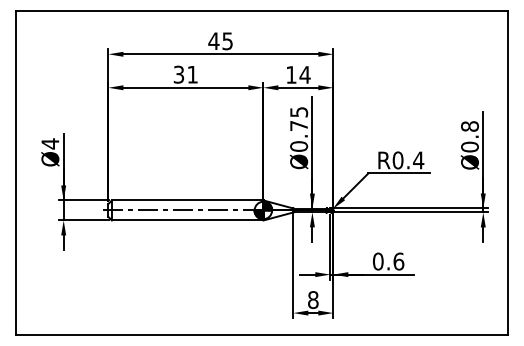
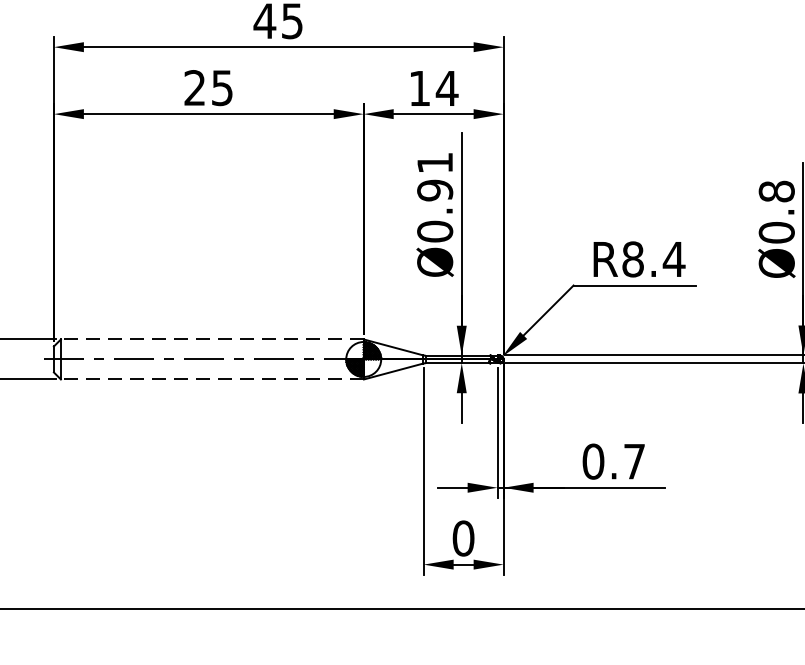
text: (185, 74) -> (208, 87), 31 -> 25
text: (299, 119) -> (435, 177), Ø0.75 -> Ø0.91
text: (397, 160) -> (631, 259), R0.4 -> R8.4
line: (187, 200) -> (212, 339), solid -> dashed
line: (187, 220) -> (212, 379), solid -> dashed
text: (398, 261) -> (633, 461), 0.6 -> 0.7
text: (313, 299) -> (463, 537), 8 -> 0

